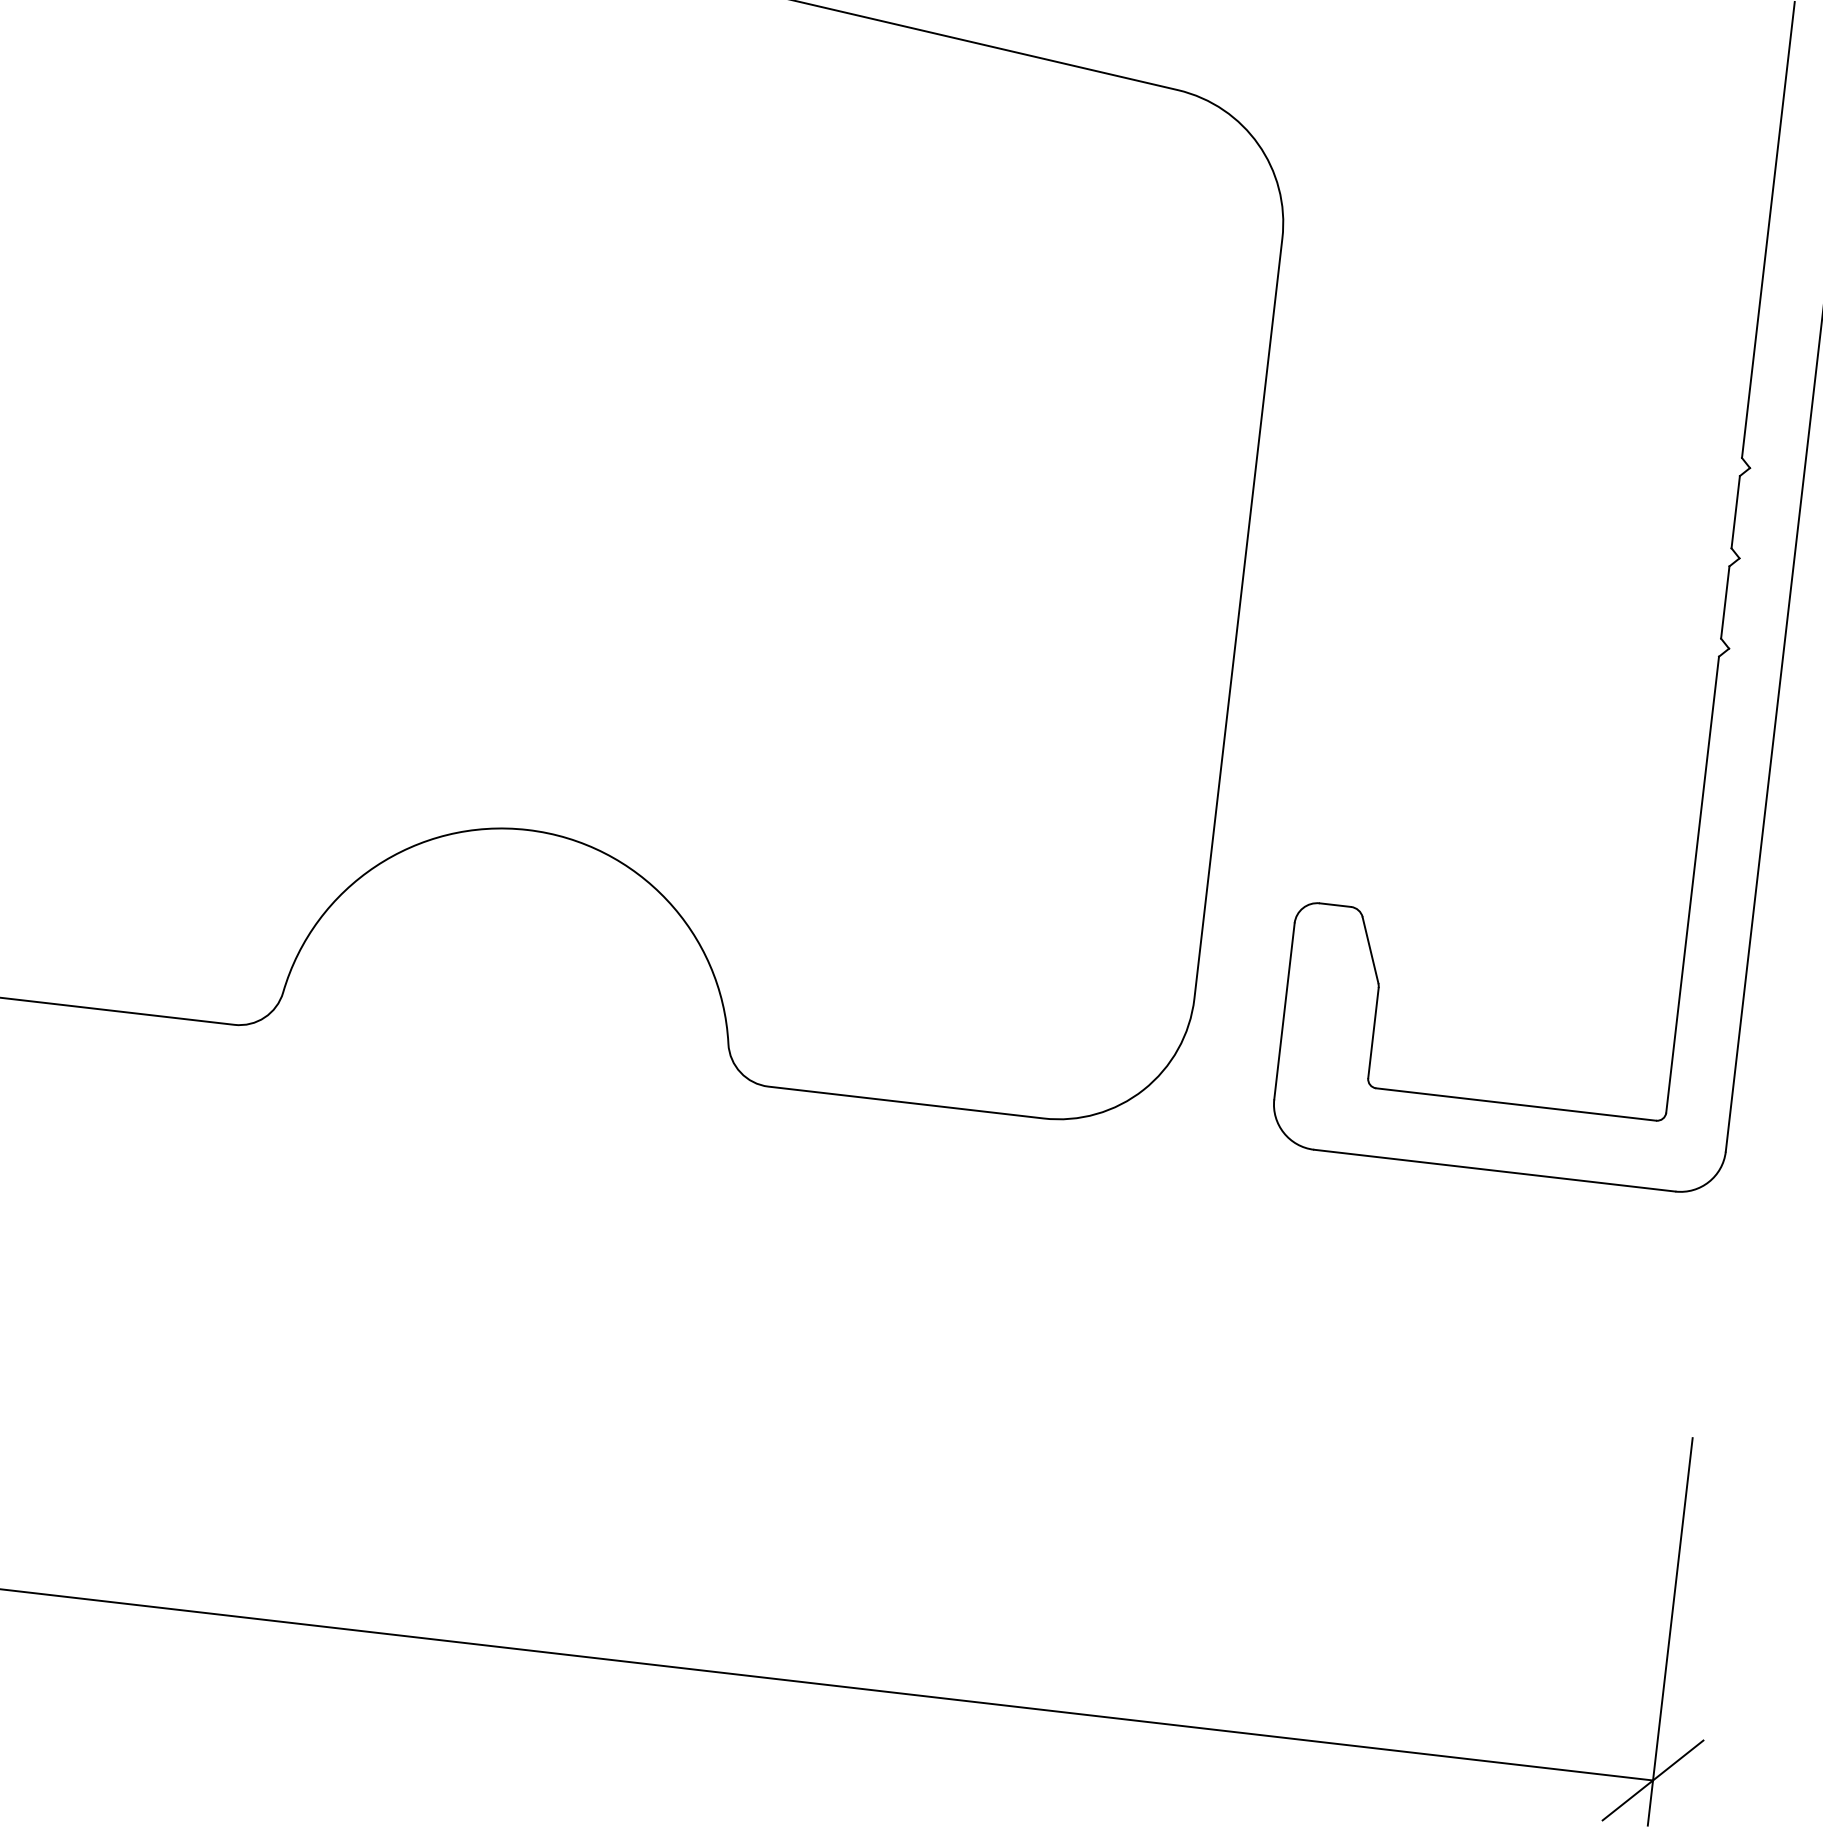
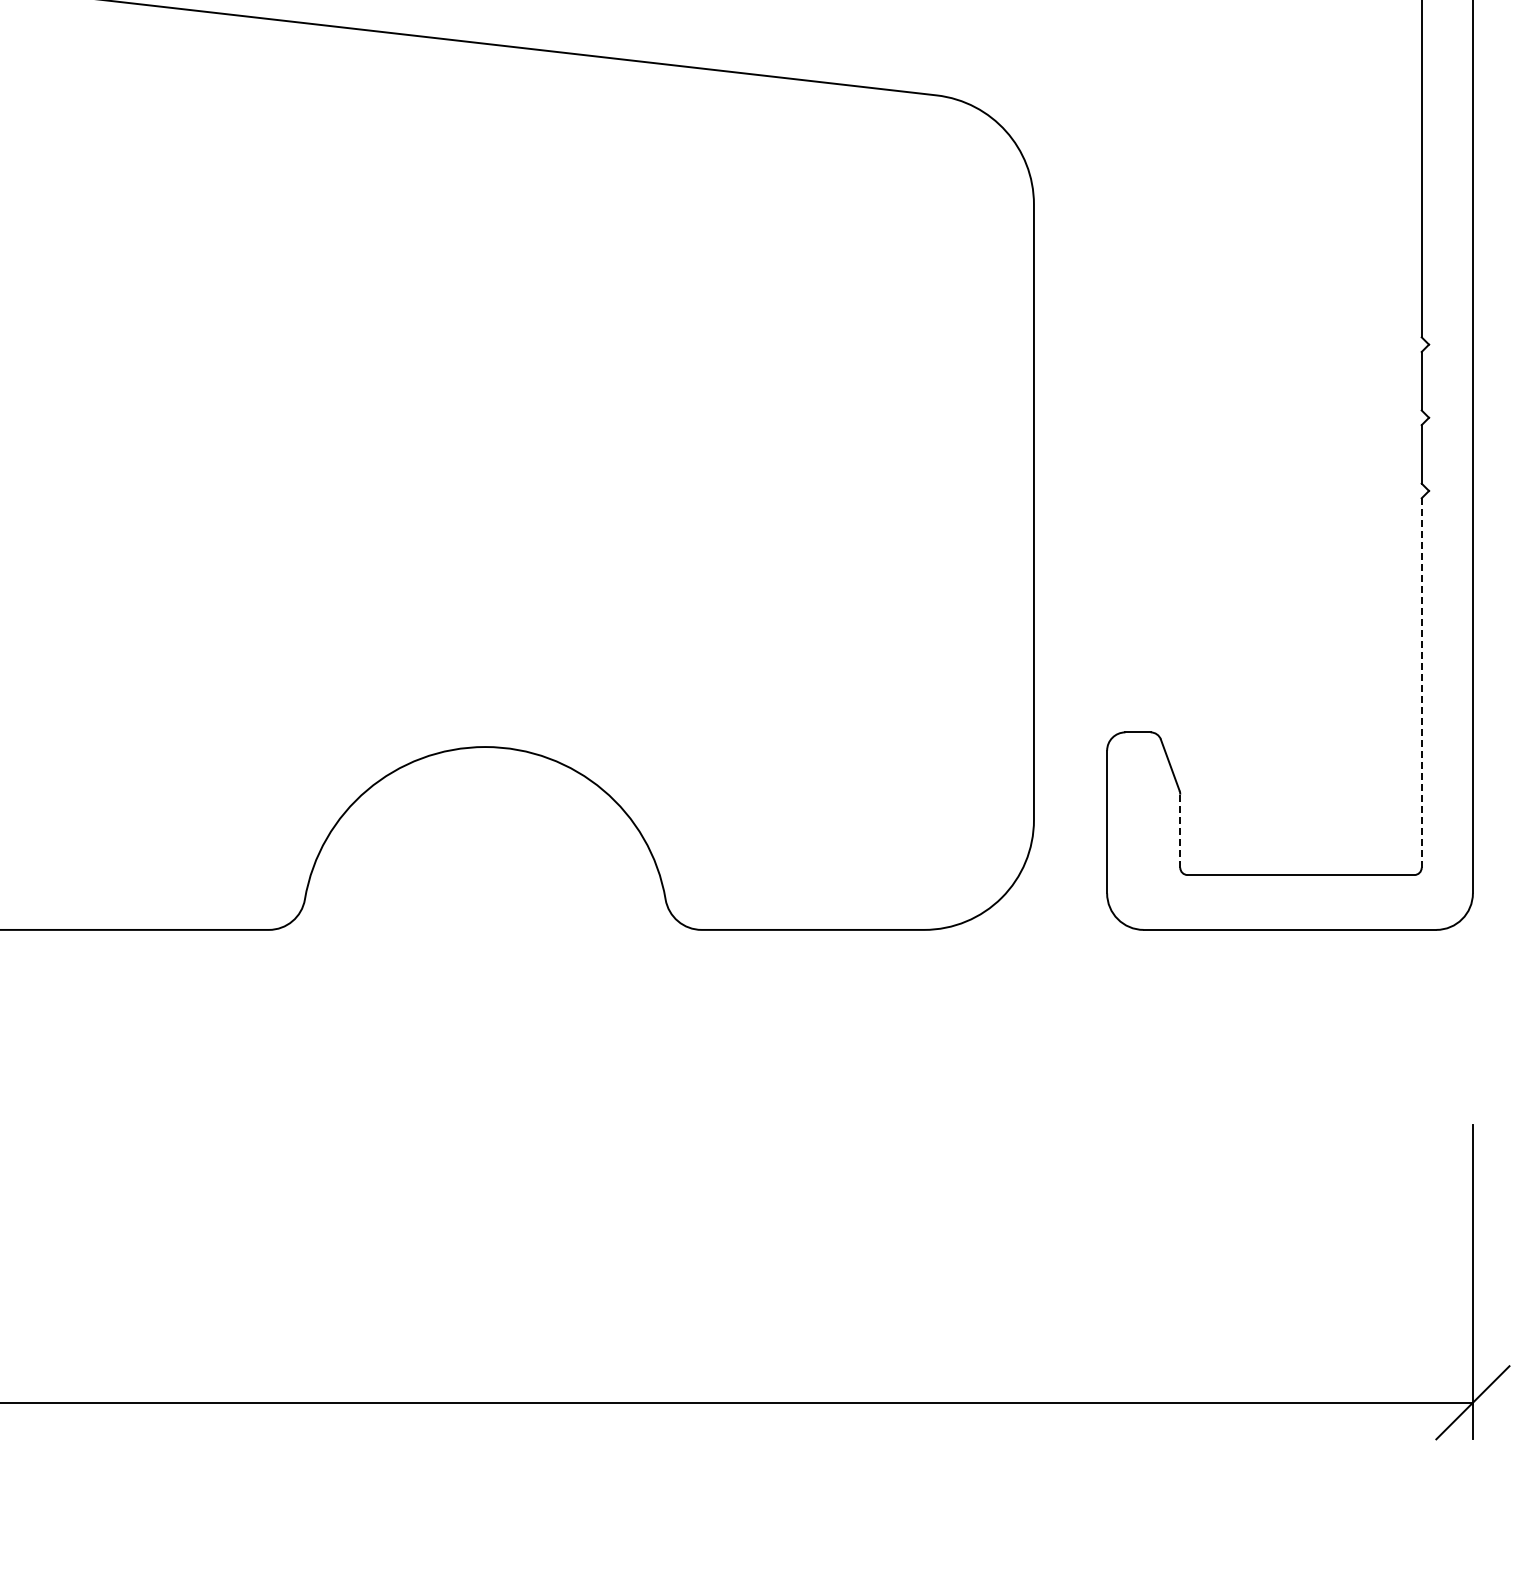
line: (1692, 885) -> (1421, 683), solid -> dashed
line: (1373, 1033) -> (1180, 831), solid -> dashed

